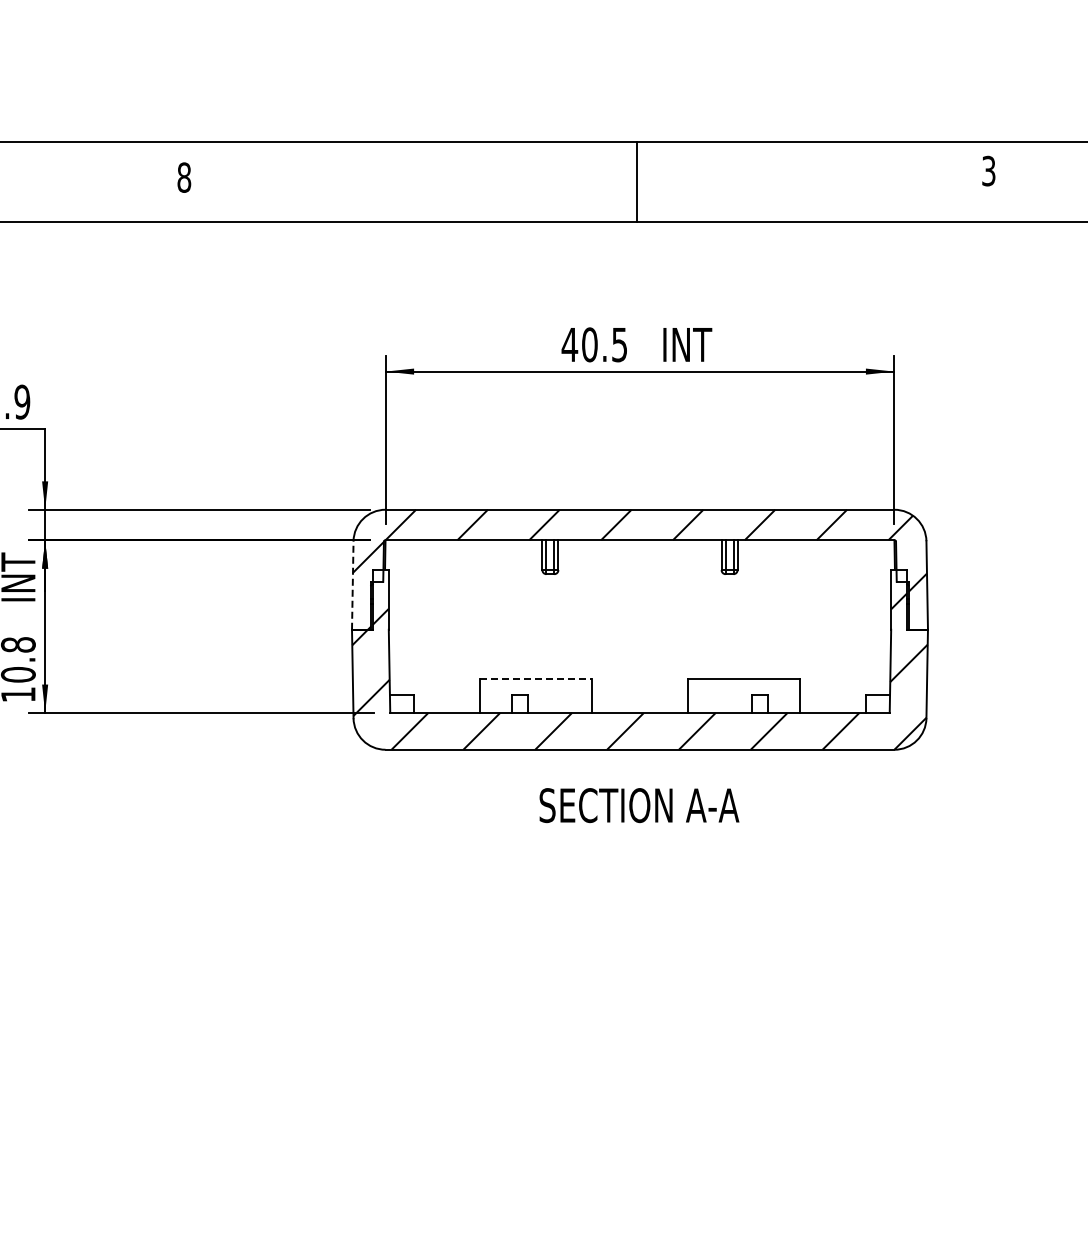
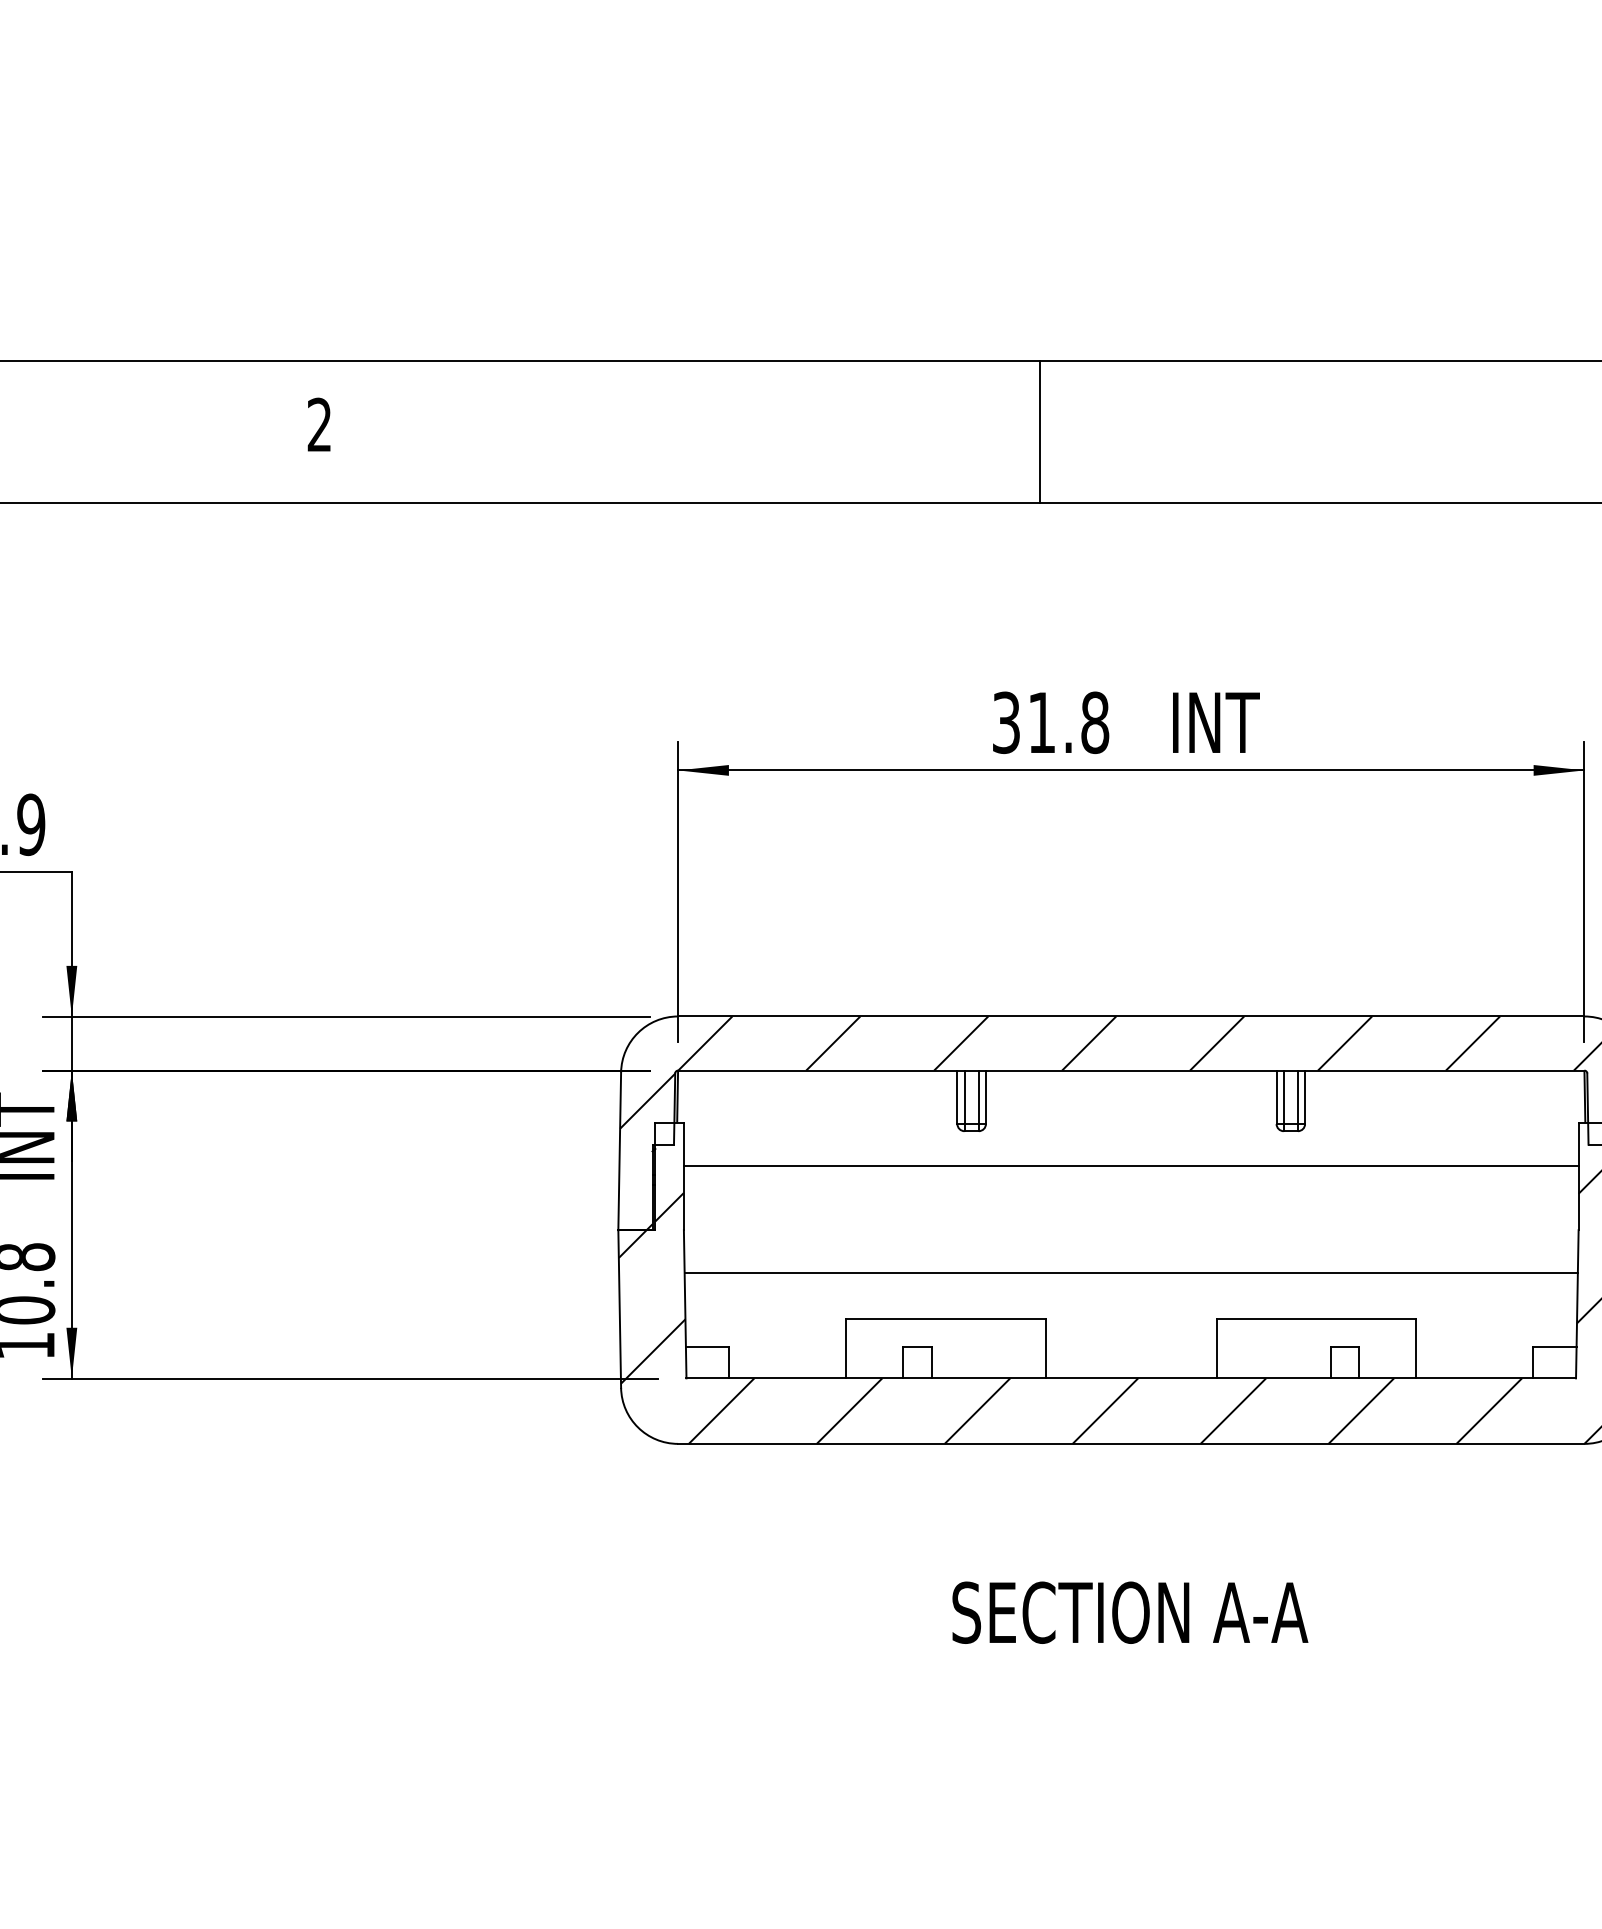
text: (184, 177) -> (320, 424), 8 -> 2
line: (636, 181) -> (1039, 431), moved
text: (594, 344) -> (1050, 722), 40.5 -> 31.8
line: (352, 584) -> (619, 1149), dashed -> solid
line: (639, 593) -> (1130, 1165), added
line: (639, 653) -> (1130, 1272), added
line: (536, 679) -> (946, 1318), dashed -> solid
text: (639, 805) -> (1130, 1612), moved

